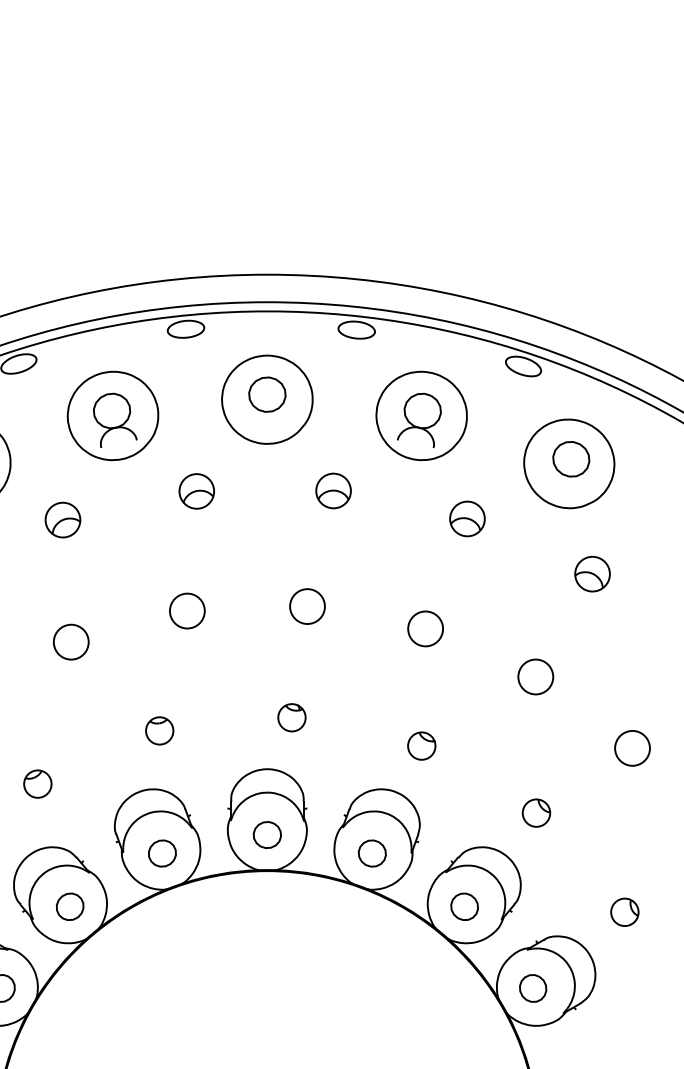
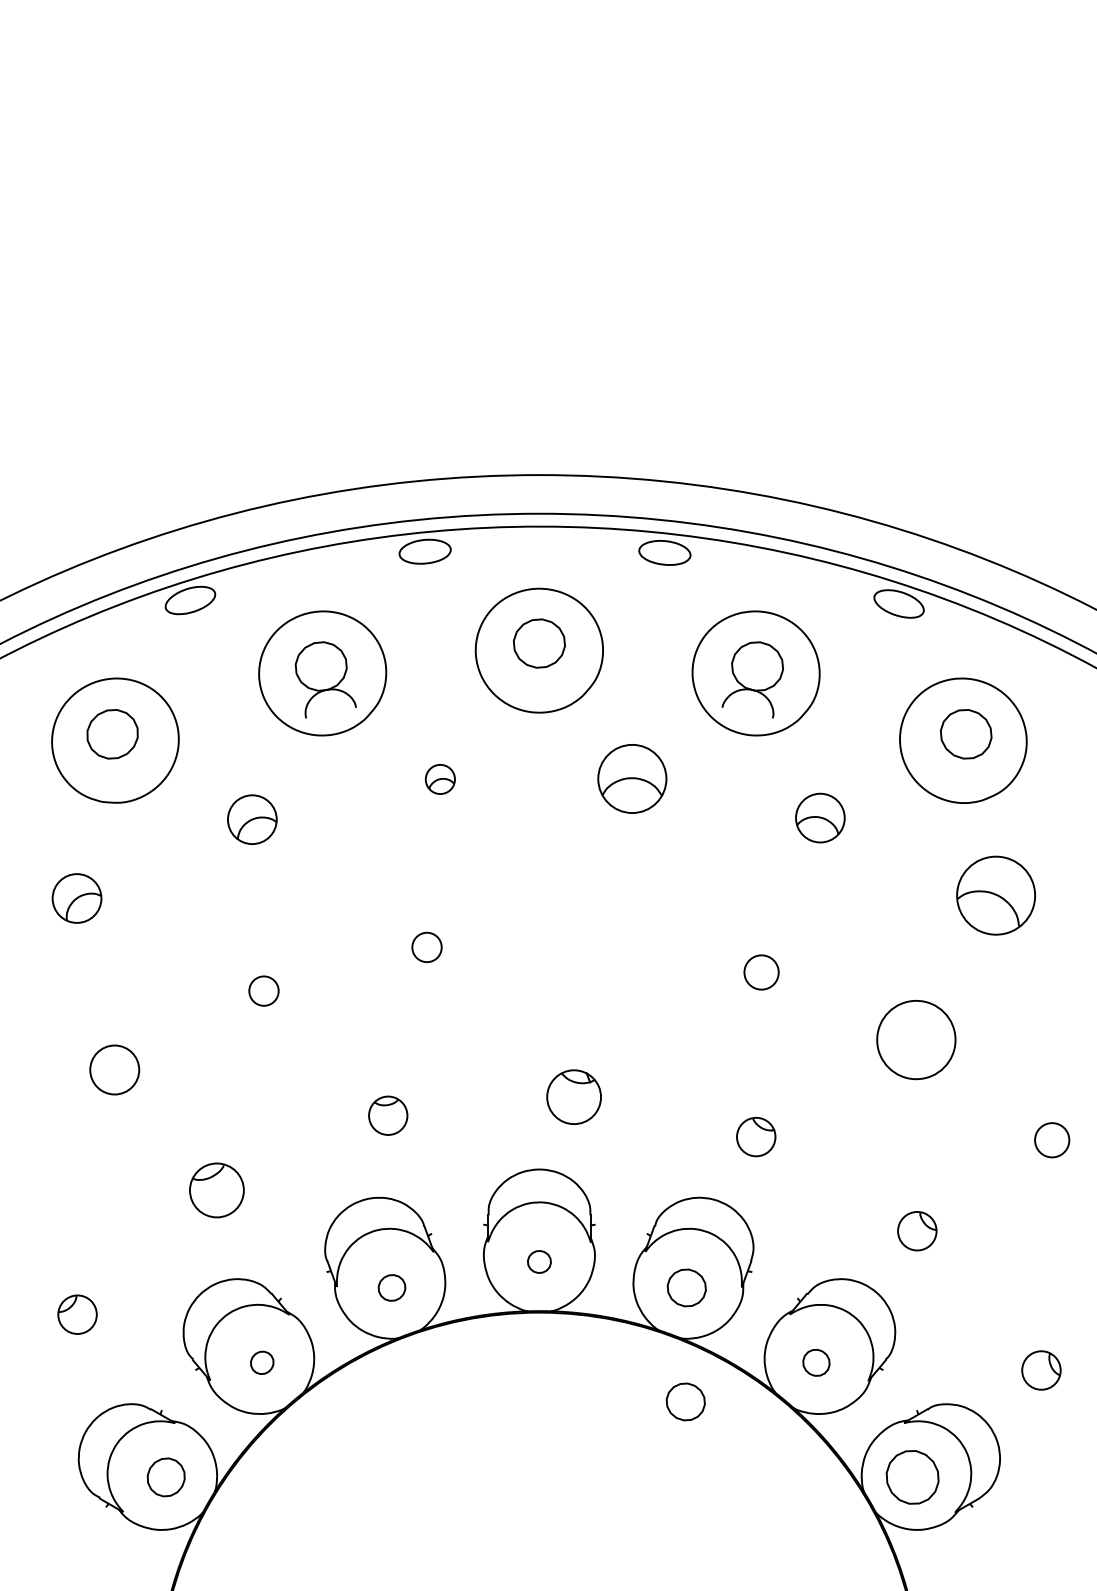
part: (333, 490) -> (632, 778), size x1.4
part: (196, 491) -> (440, 779), size x0.6
part: (592, 574) -> (995, 895), size x1.6
circle: (307, 606) -> (595, 940), removed
circle: (186, 611) -> (426, 947), size x0.6
circle: (425, 628) -> (761, 972), size x0.7
circle: (70, 641) -> (263, 990), size x0.6
circle: (535, 676) -> (915, 1039), size x1.6
part: (291, 717) -> (573, 1097), size x1.4
circle: (632, 747) -> (1051, 1139), size x0.7
part: (38, 784) -> (217, 1190), size x1.4
part: (267, 834) -> (539, 1261), size x0.6
part: (162, 853) -> (391, 1287), size x0.7
part: (69, 906) -> (261, 1362), size x0.6
part: (464, 906) -> (816, 1362), size x0.7
part: (371, 934) -> (685, 1401), added
part: (533, 988) -> (912, 1477), size x1.4

